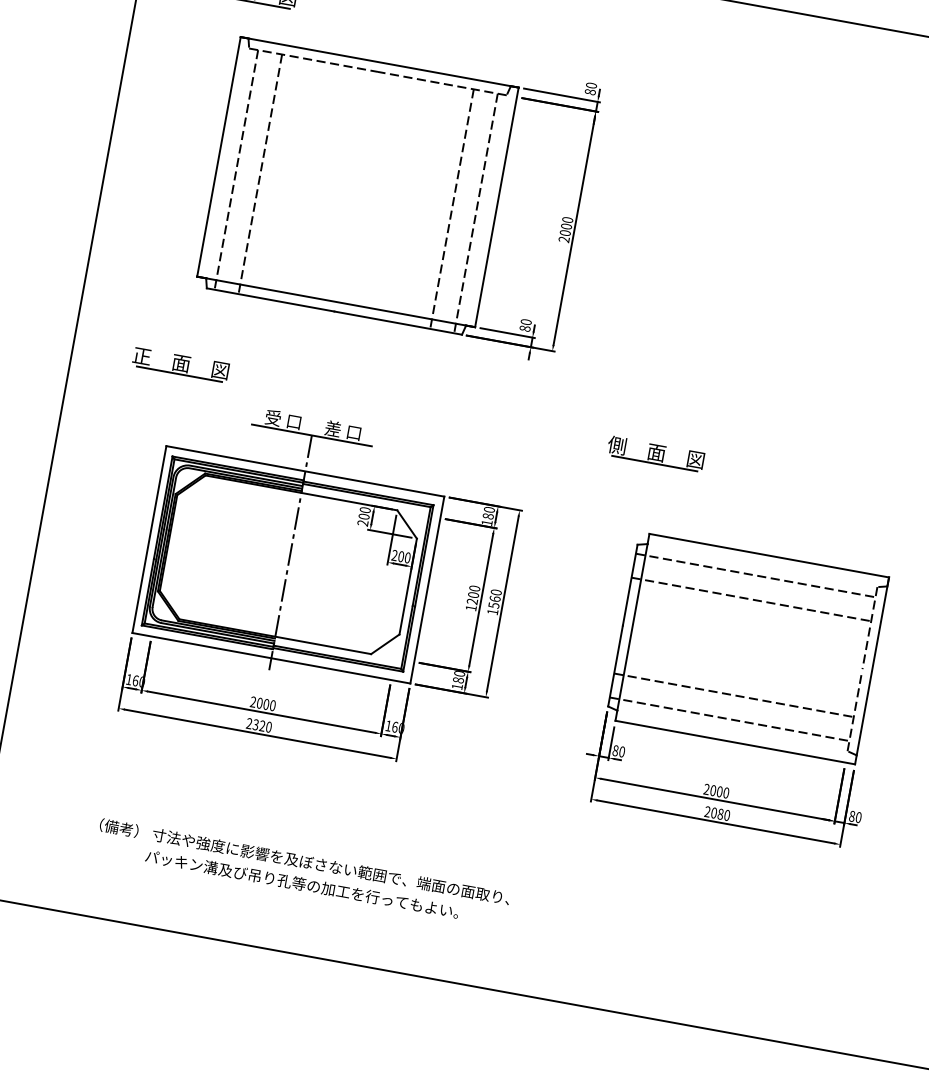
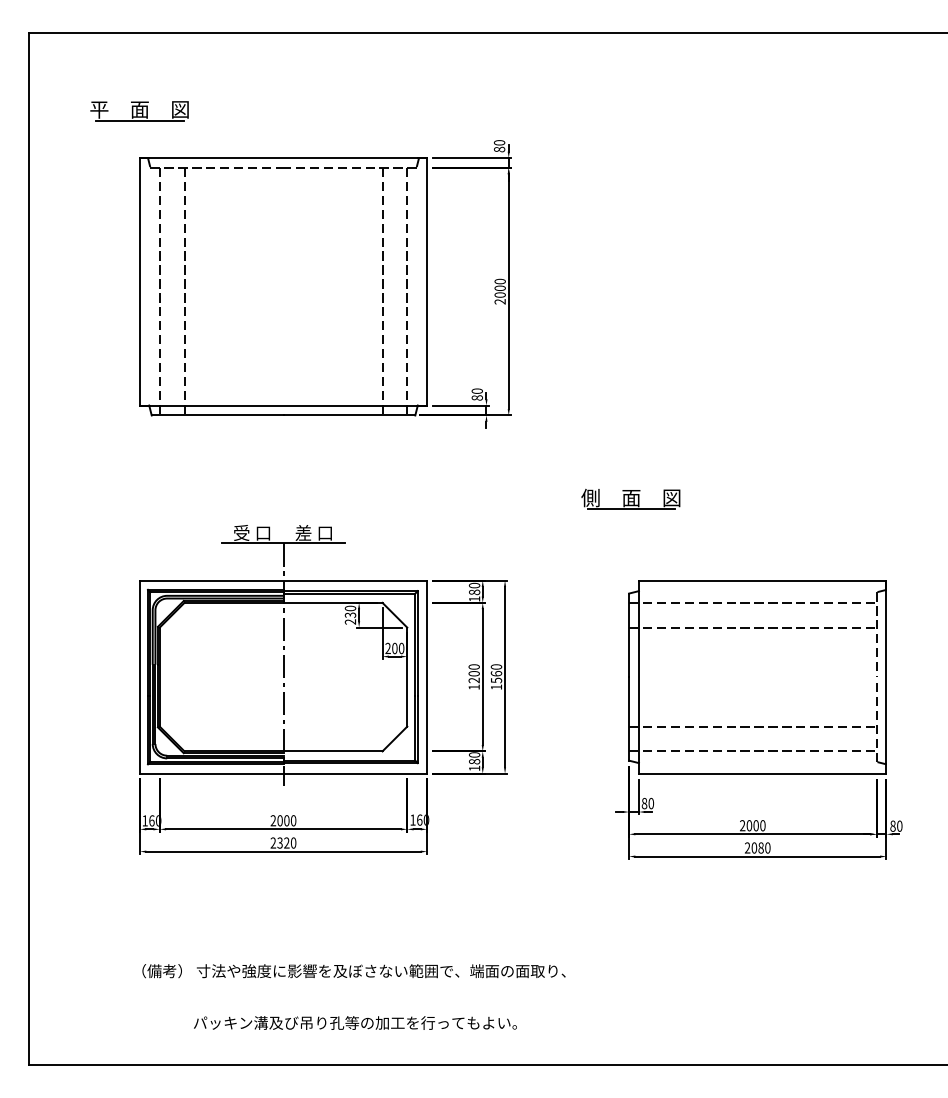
part: (180, 364) -> (139, 496), removed
text: (364, 515) -> (350, 614), 200 -> 230
text: (302, 883) -> (355, 1022), moved

